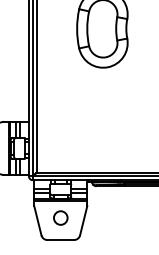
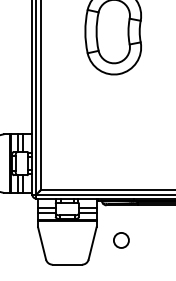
circle: (60, 217) -> (121, 239), moved

